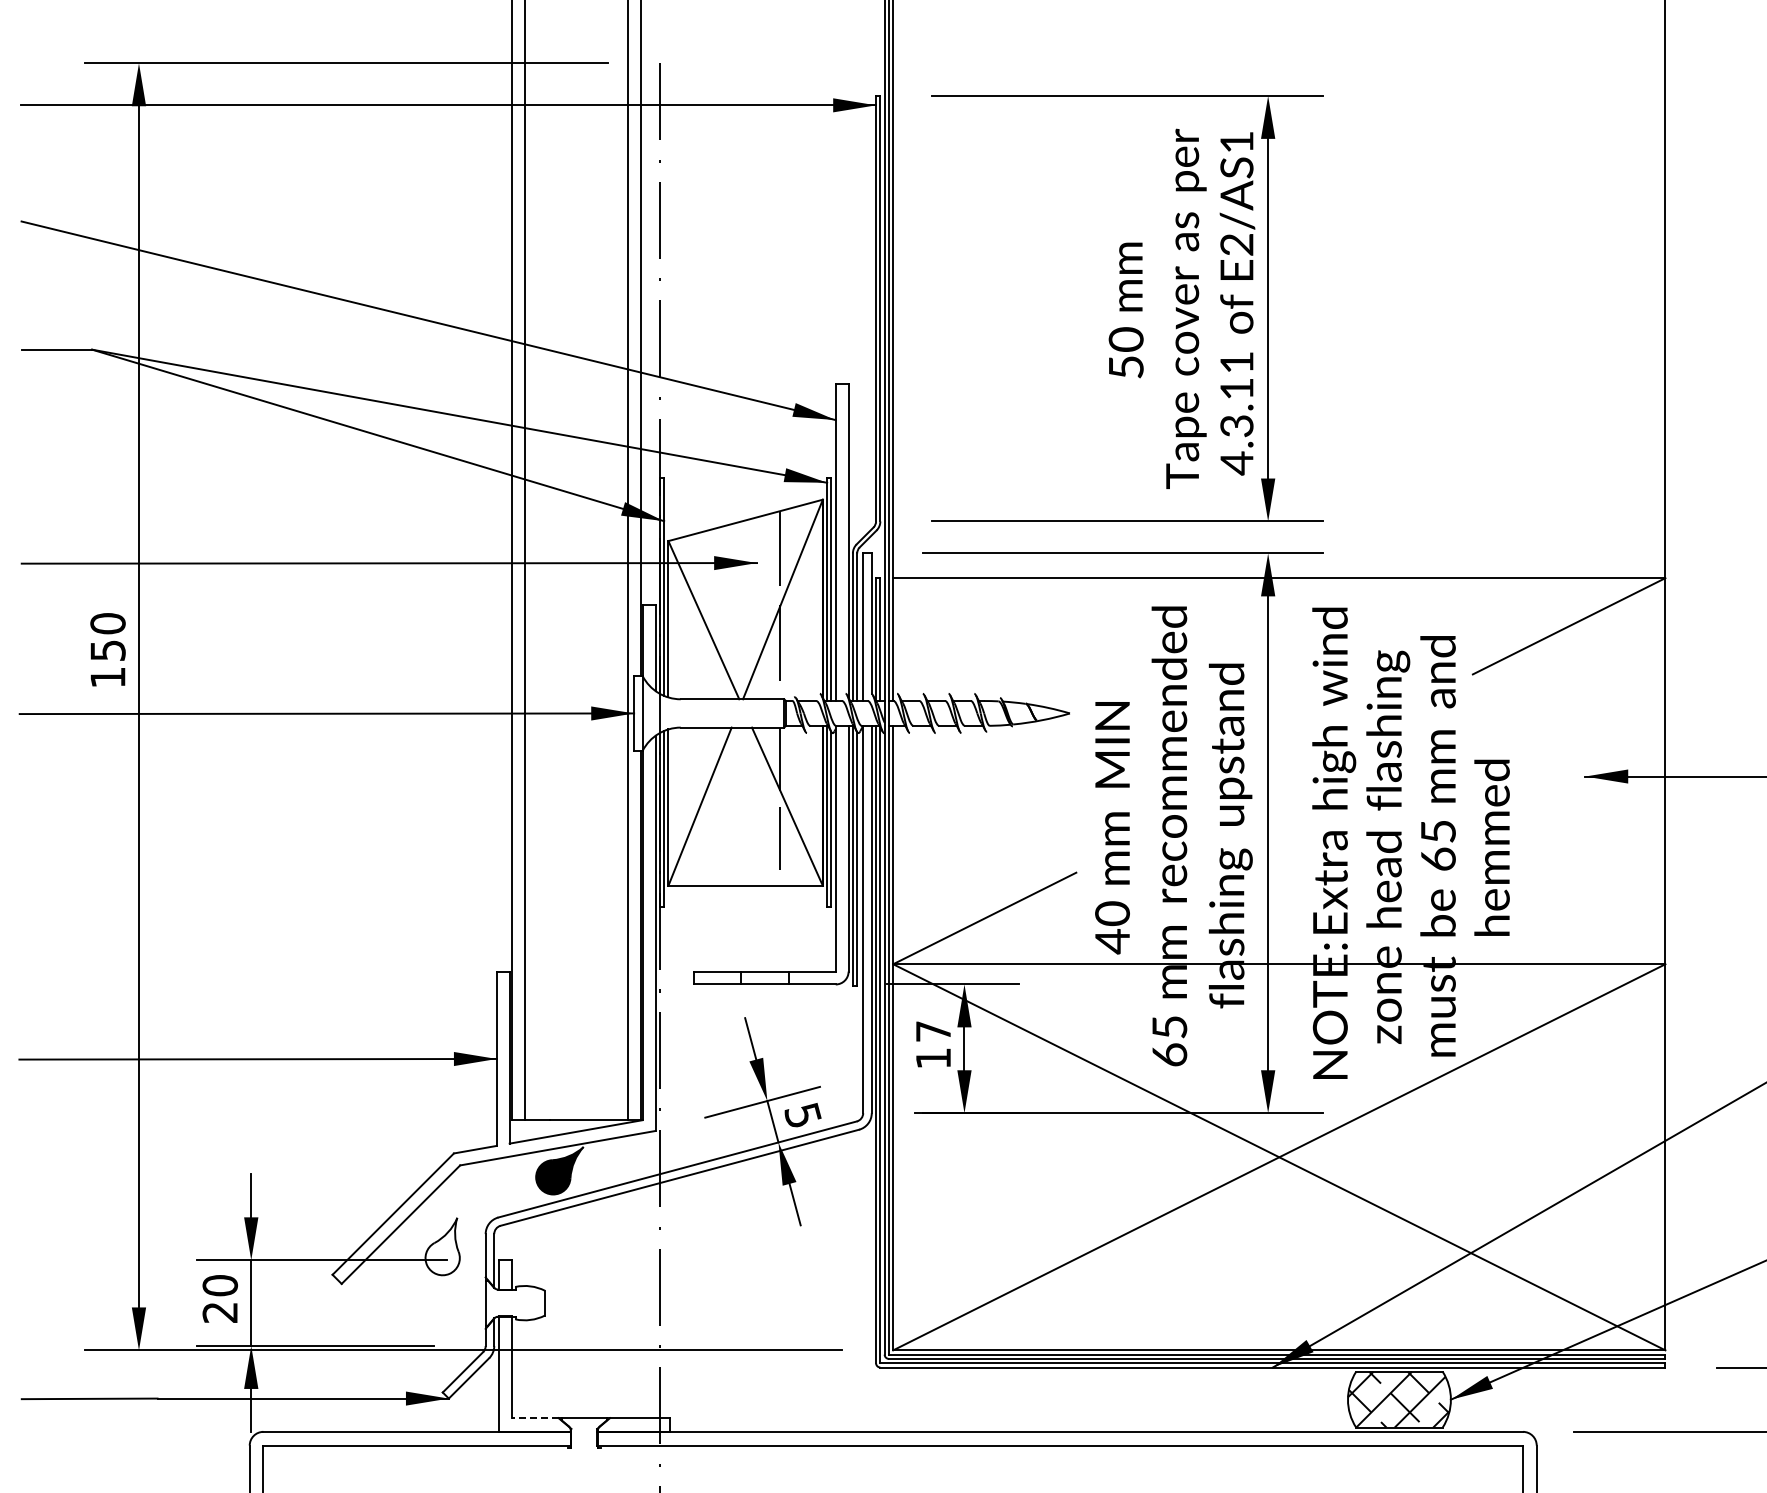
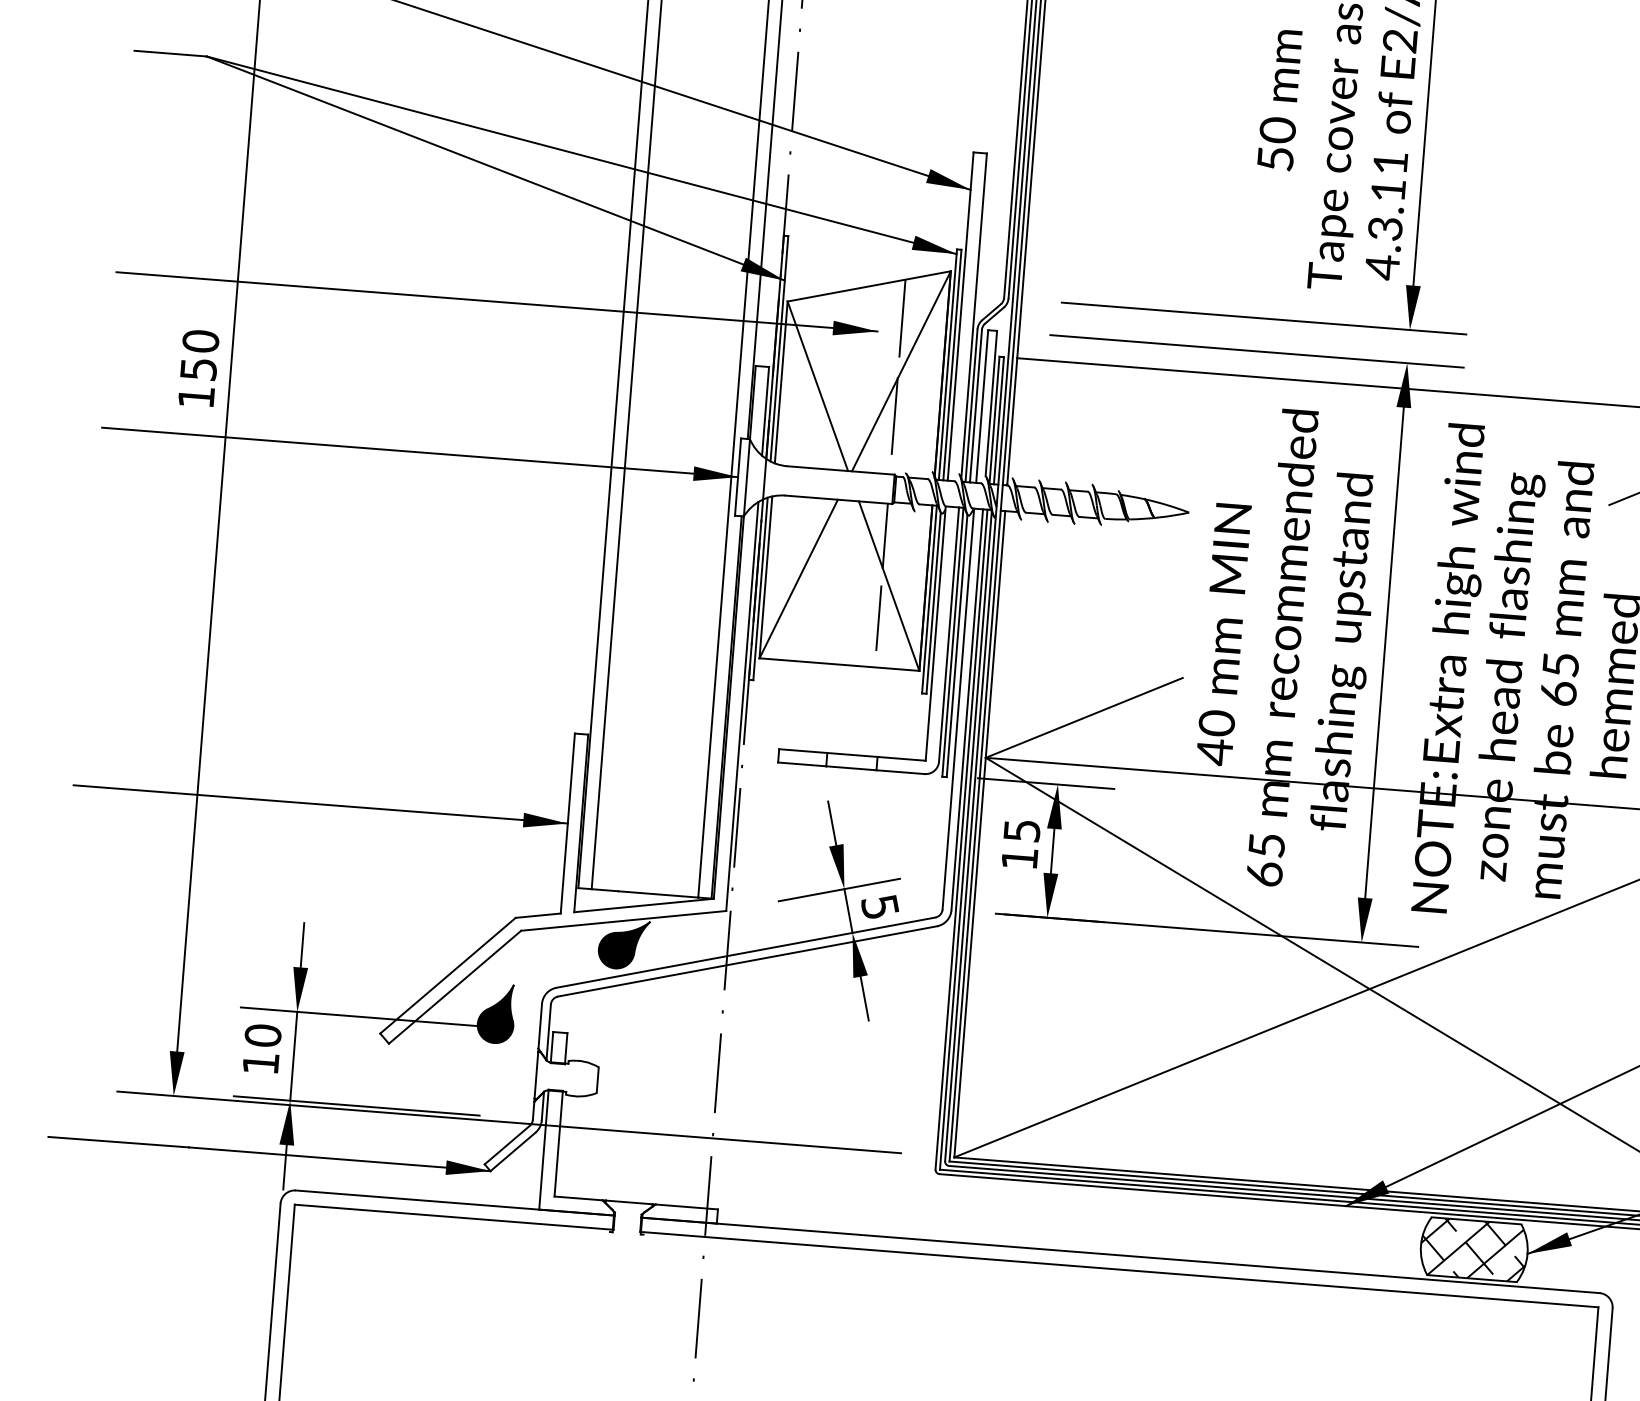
text: (933, 1031) -> (1022, 830), 17 -> 15
fill: (442, 1246) -> (496, 1013), added
text: (219, 1312) -> (260, 1063), 20 -> 10
line: (534, 1418) -> (577, 1198), dashed -> solid

